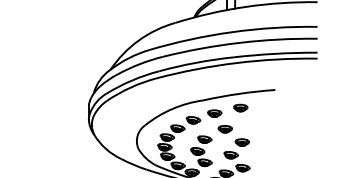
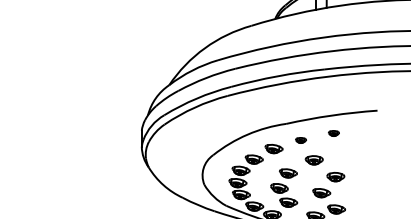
part: (240, 107) -> (333, 132), size x0.6
part: (214, 113) -> (300, 140), size x0.6

